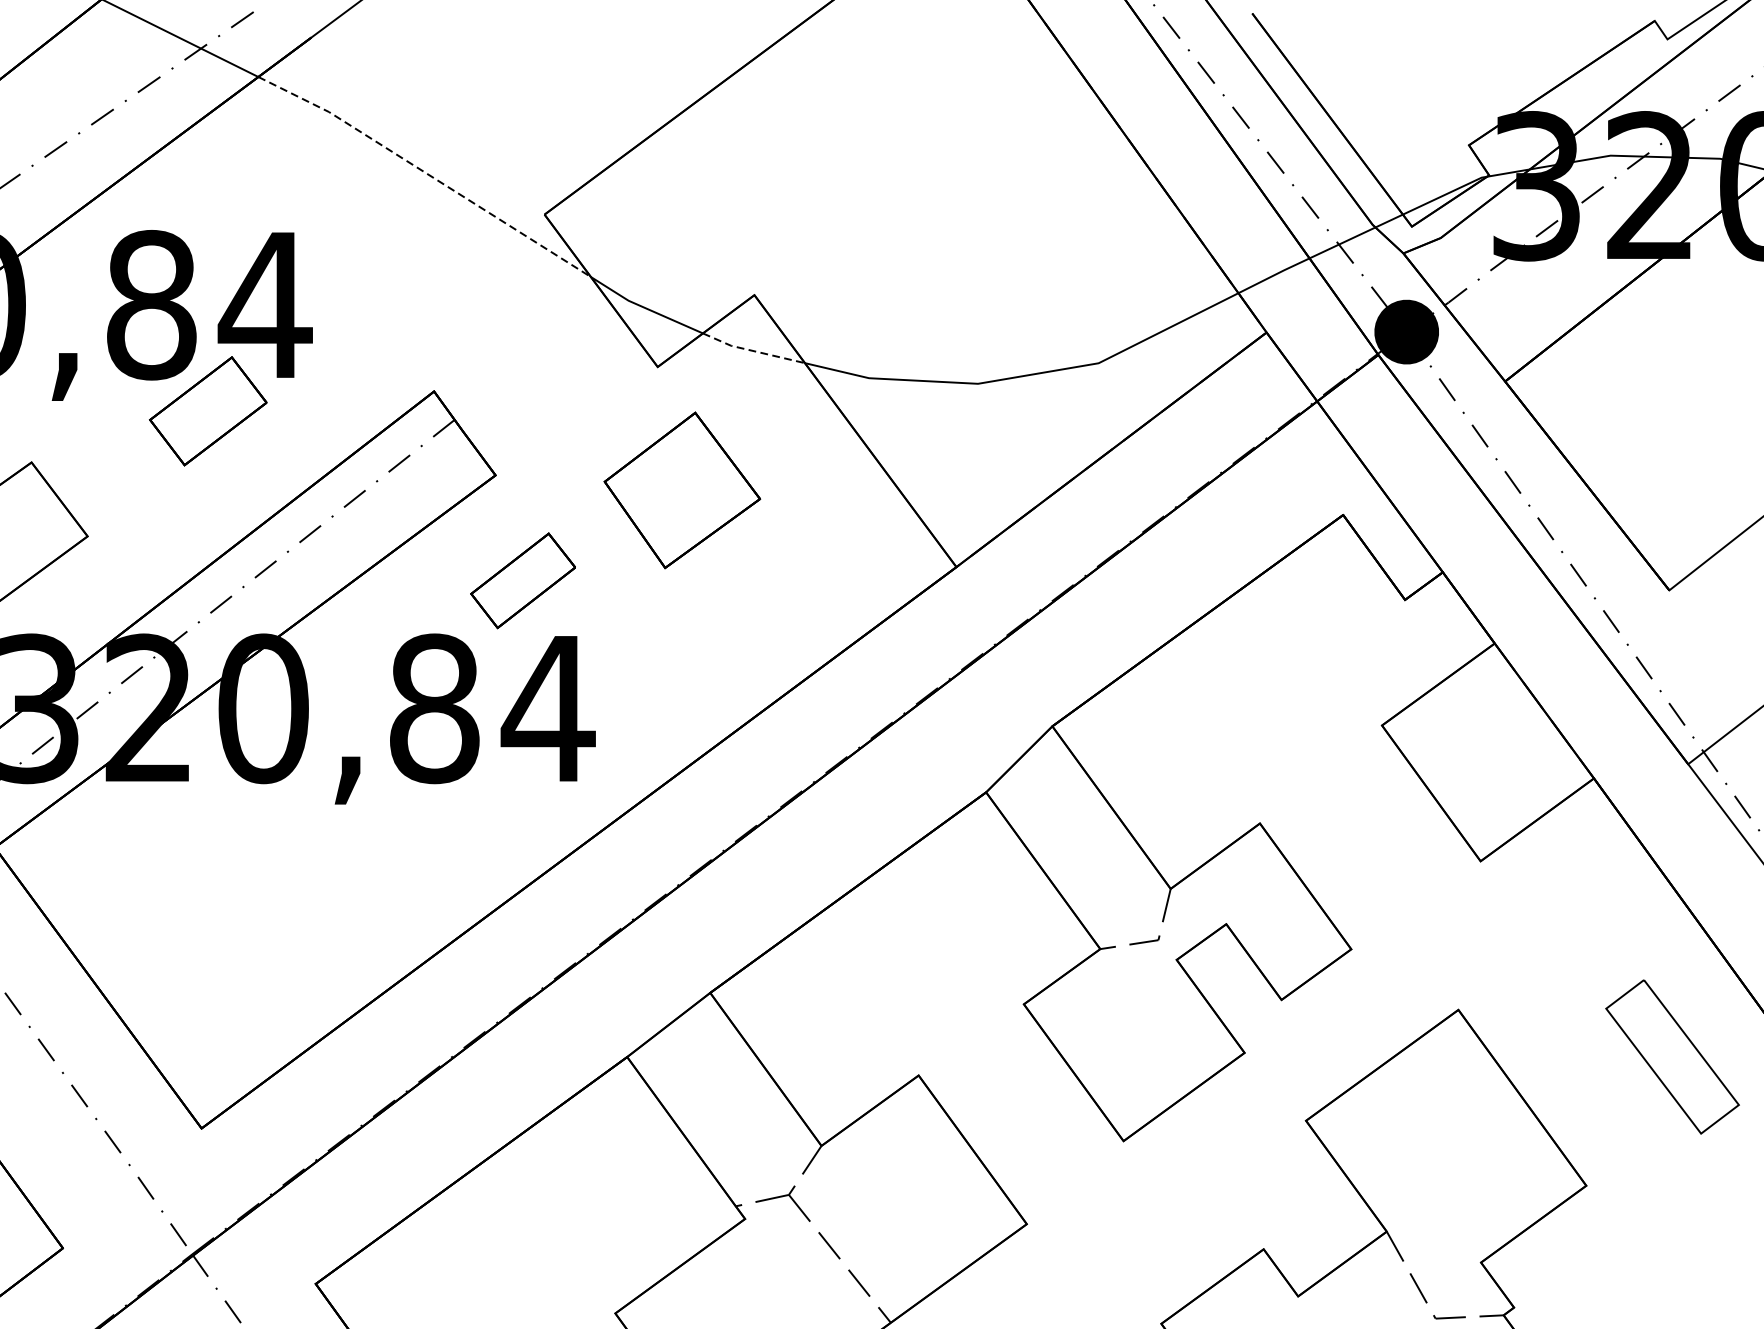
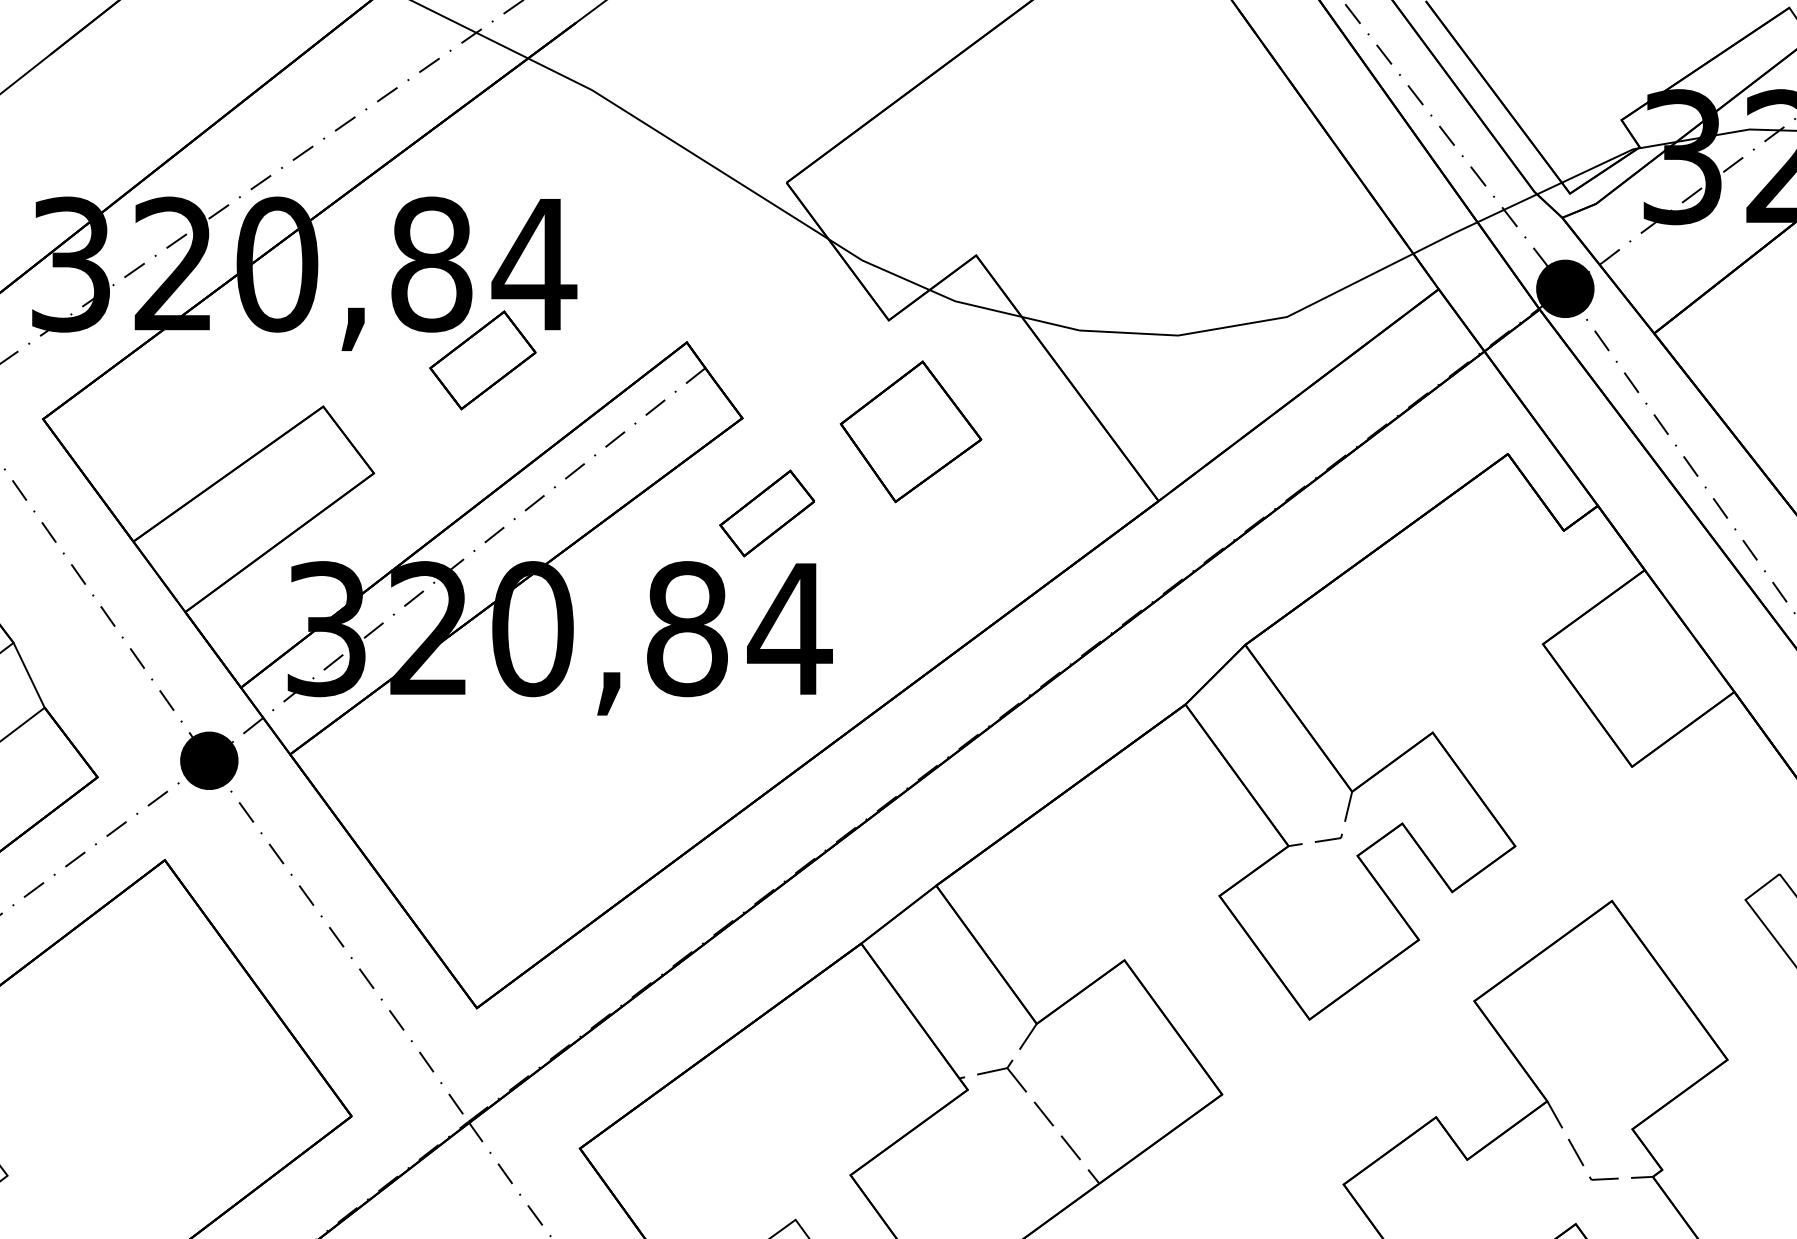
line: (425, 173) -> (679, 145), dashed -> solid
line: (752, 350) -> (974, 305), dashed -> solid

